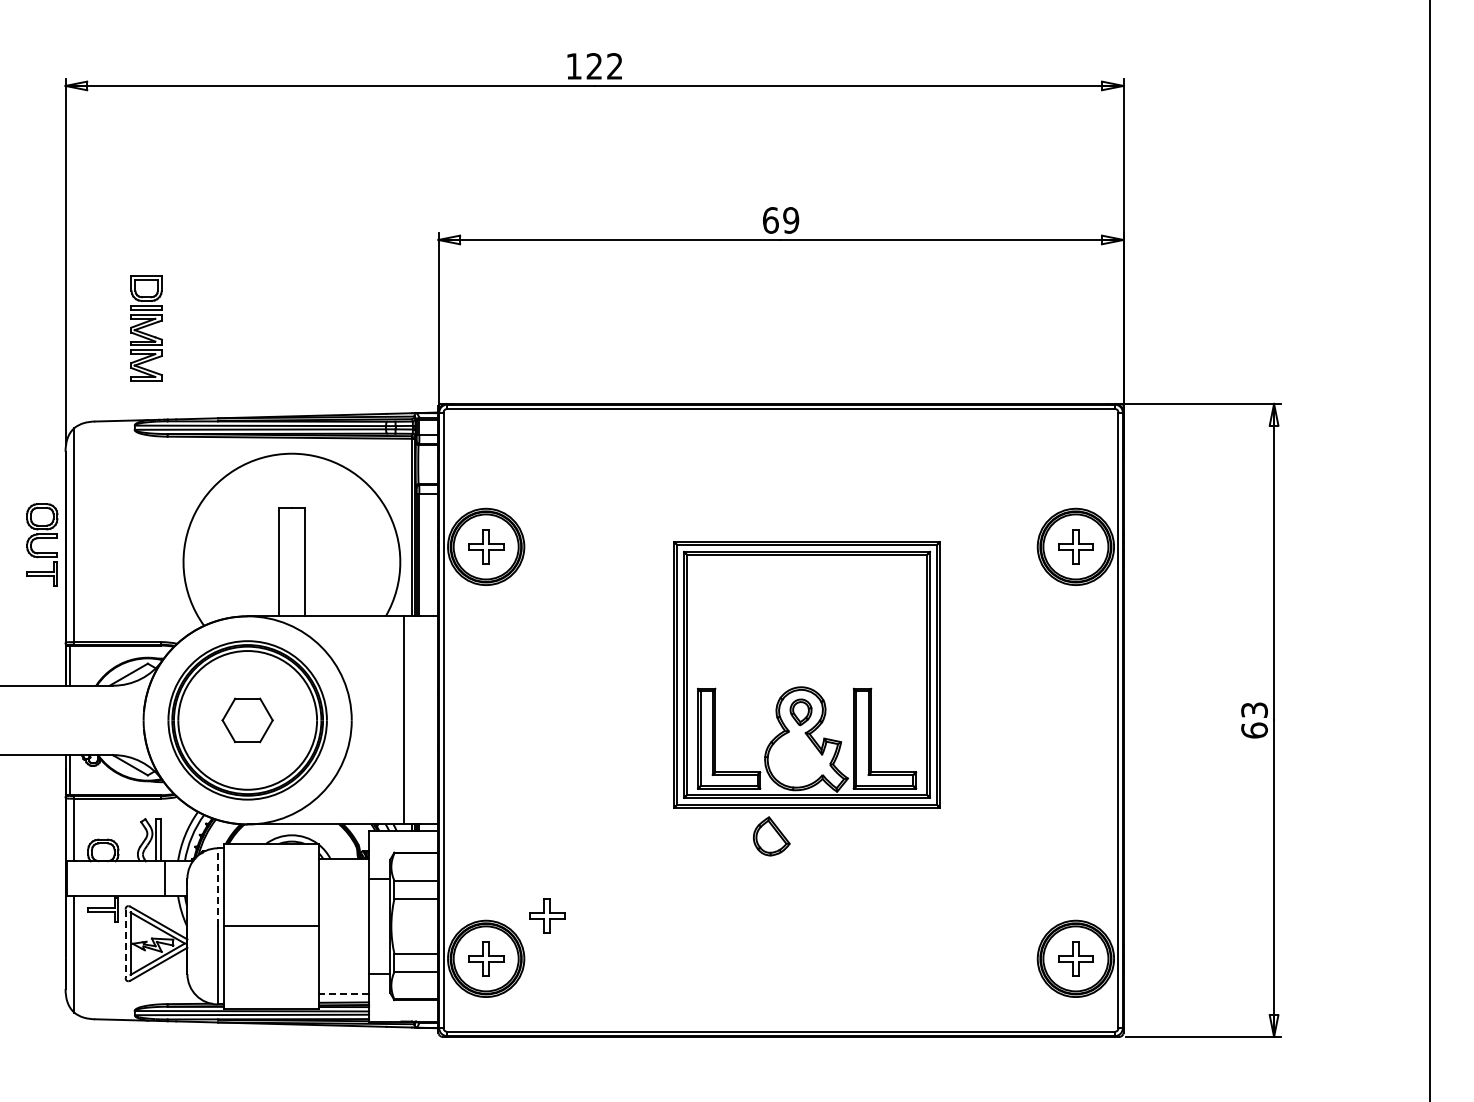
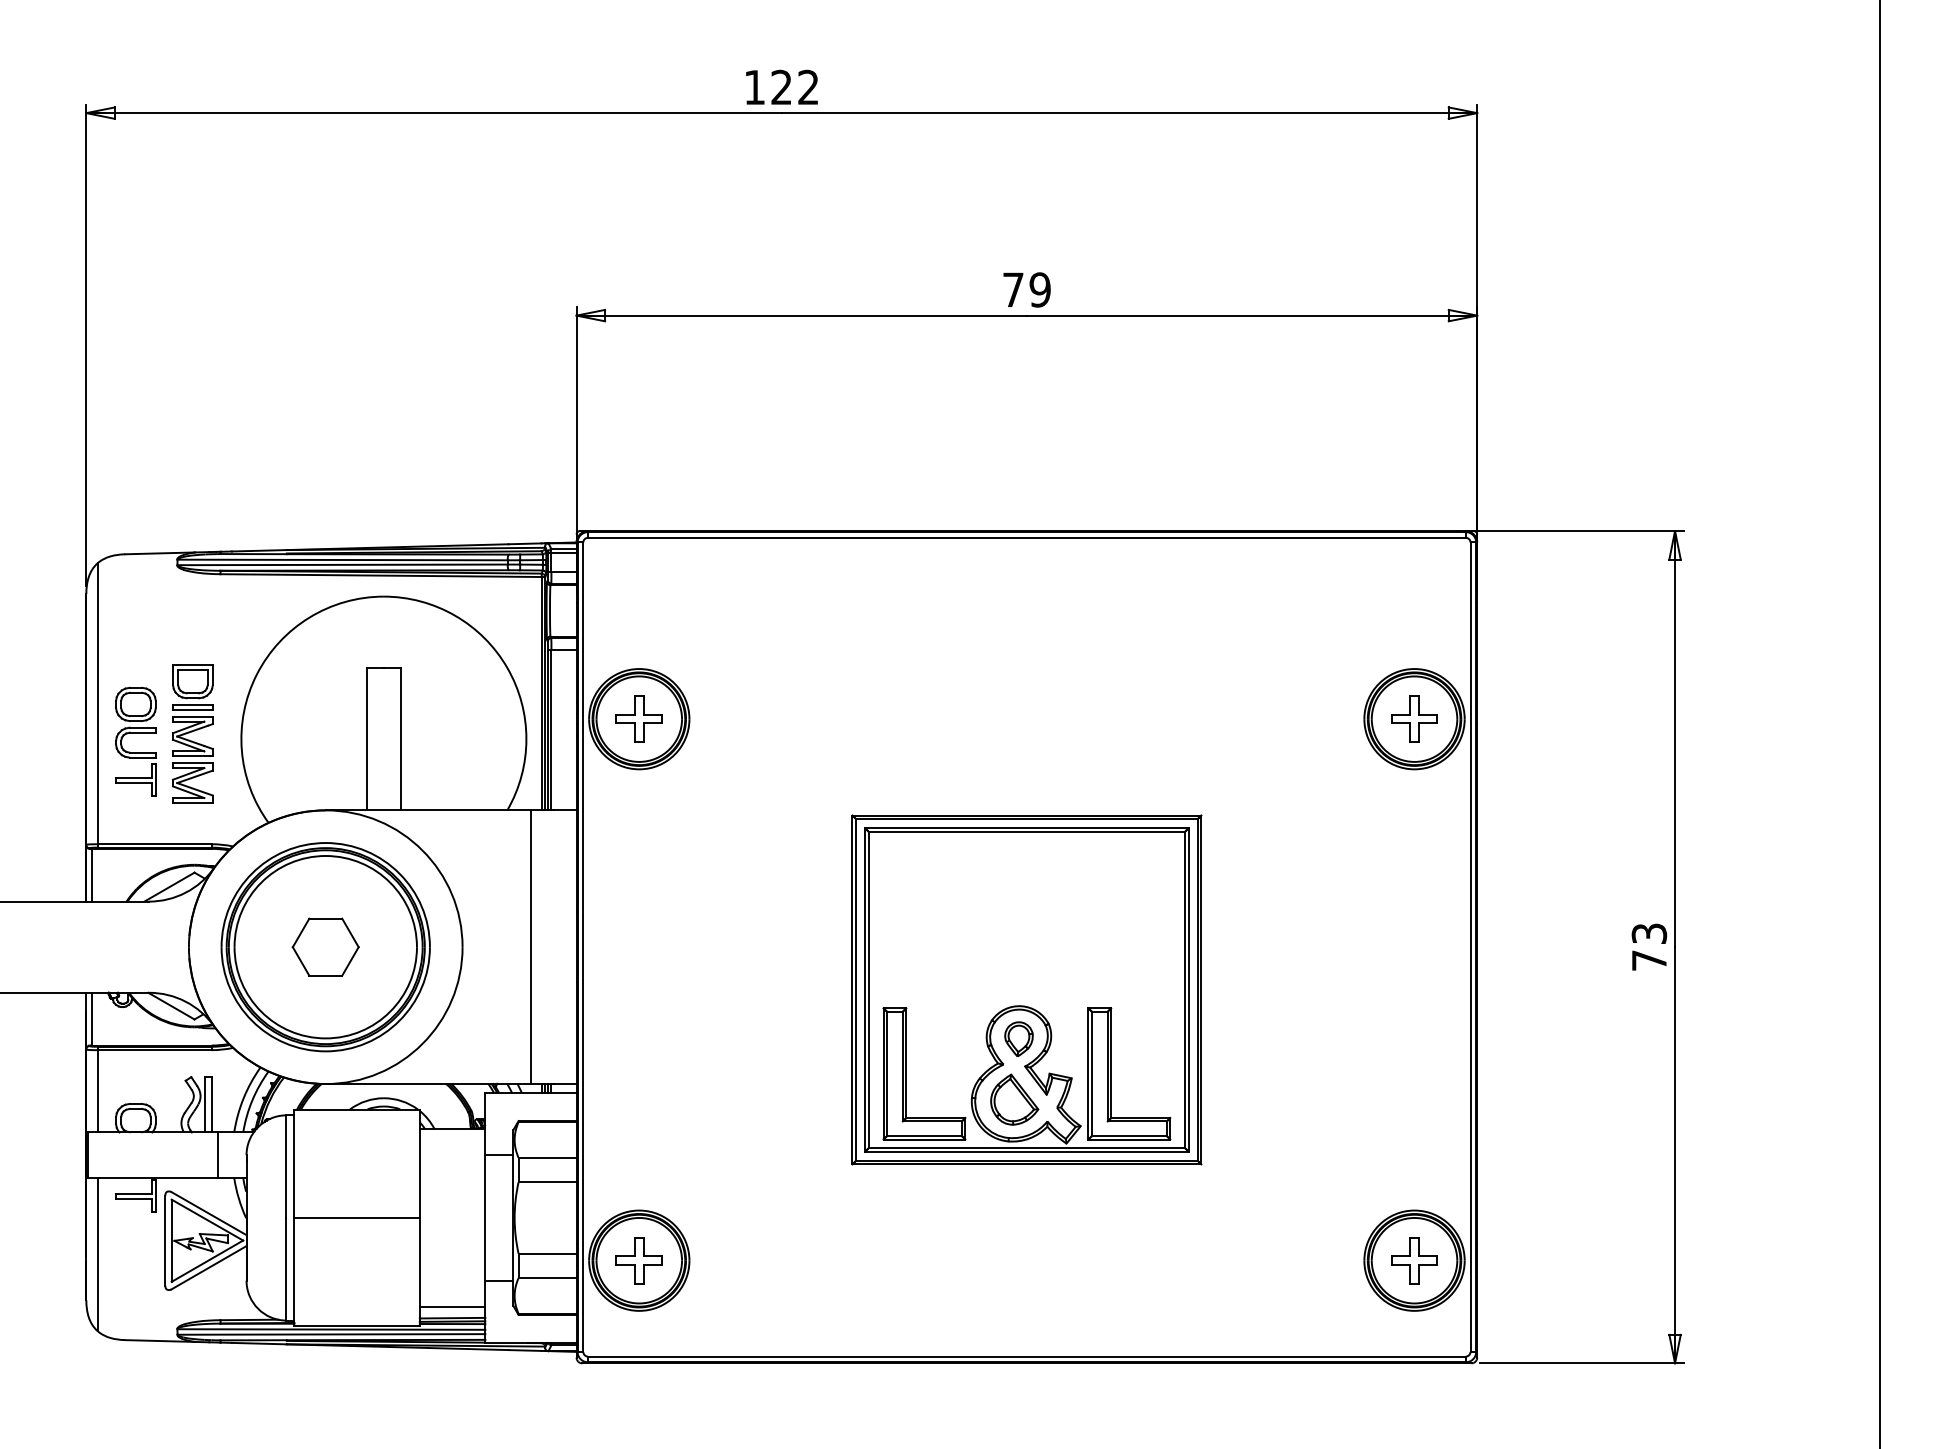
text: (770, 220) -> (1013, 290), 69 -> 79
part: (146, 328) -> (192, 734), moved
part: (42, 544) -> (136, 740), moved
part: (806, 674) -> (1026, 989), moved
text: (1254, 730) -> (1649, 960), 63 -> 73
line: (217, 886) -> (286, 1165), dashed -> solid
part: (547, 915) -> (719, 1203), removed
line: (125, 944) -> (165, 1241), dashed -> solid
line: (344, 994) -> (453, 1307), dashed -> solid

